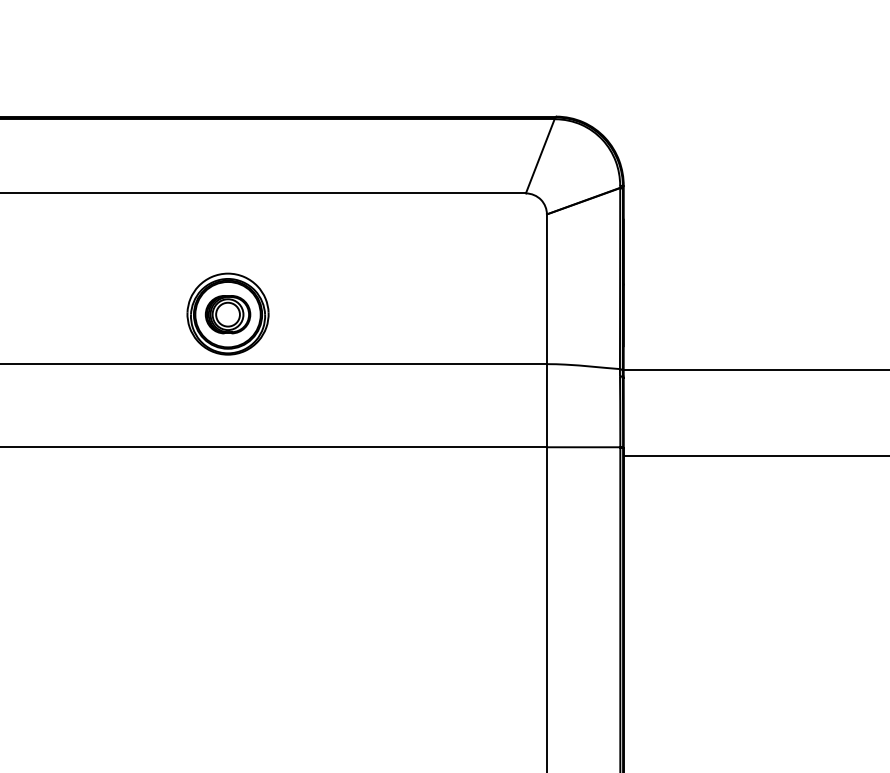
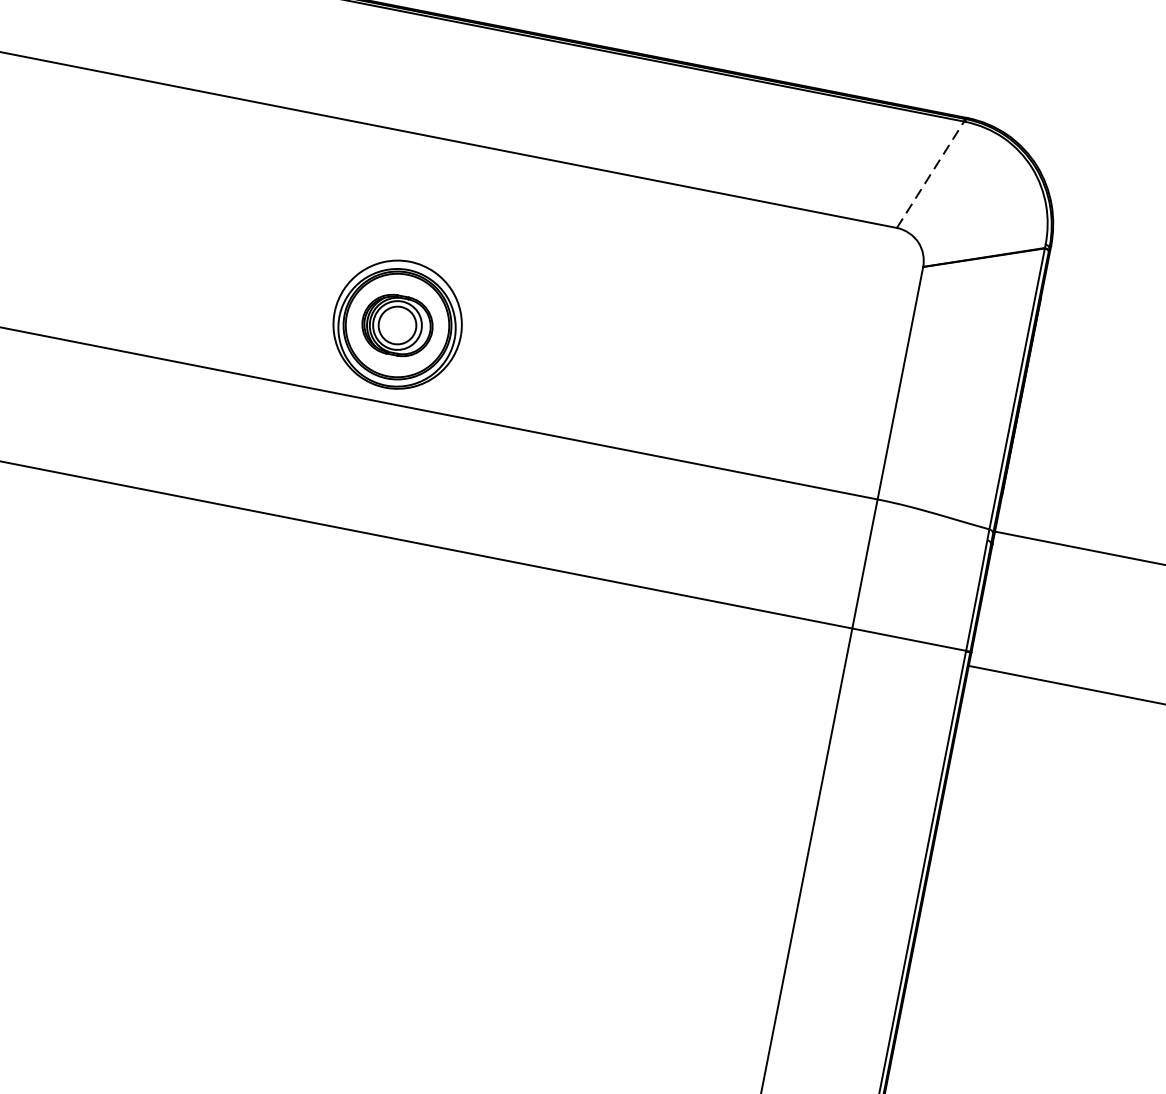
line: (540, 156) -> (930, 175), solid -> dashed

